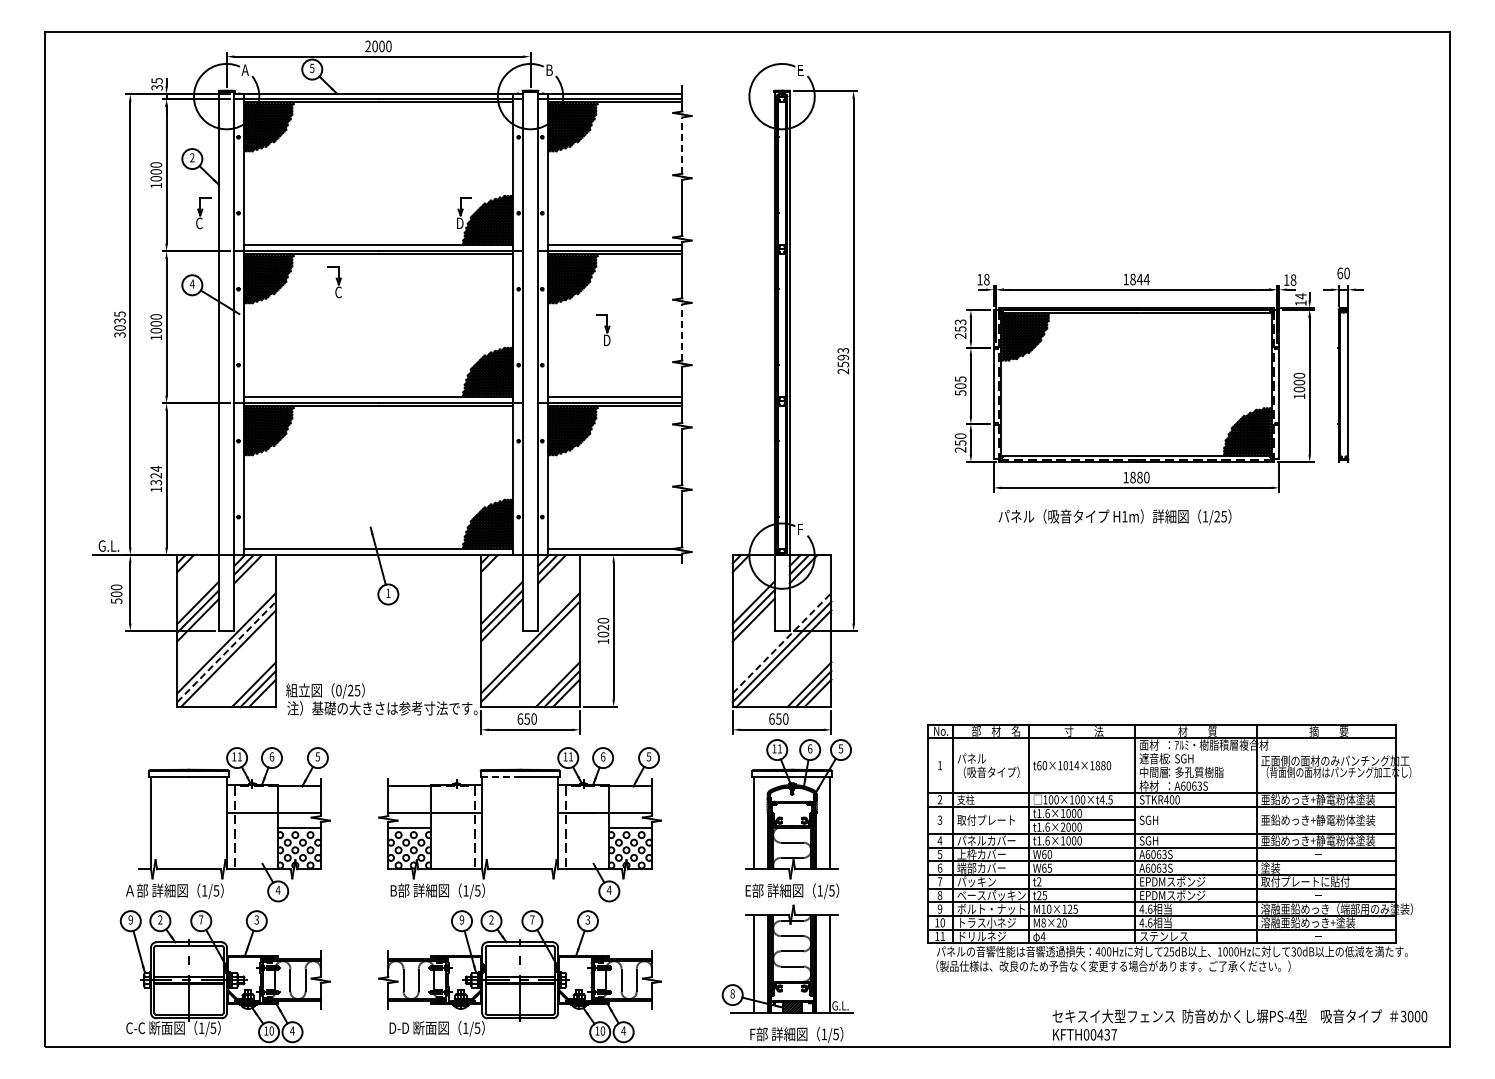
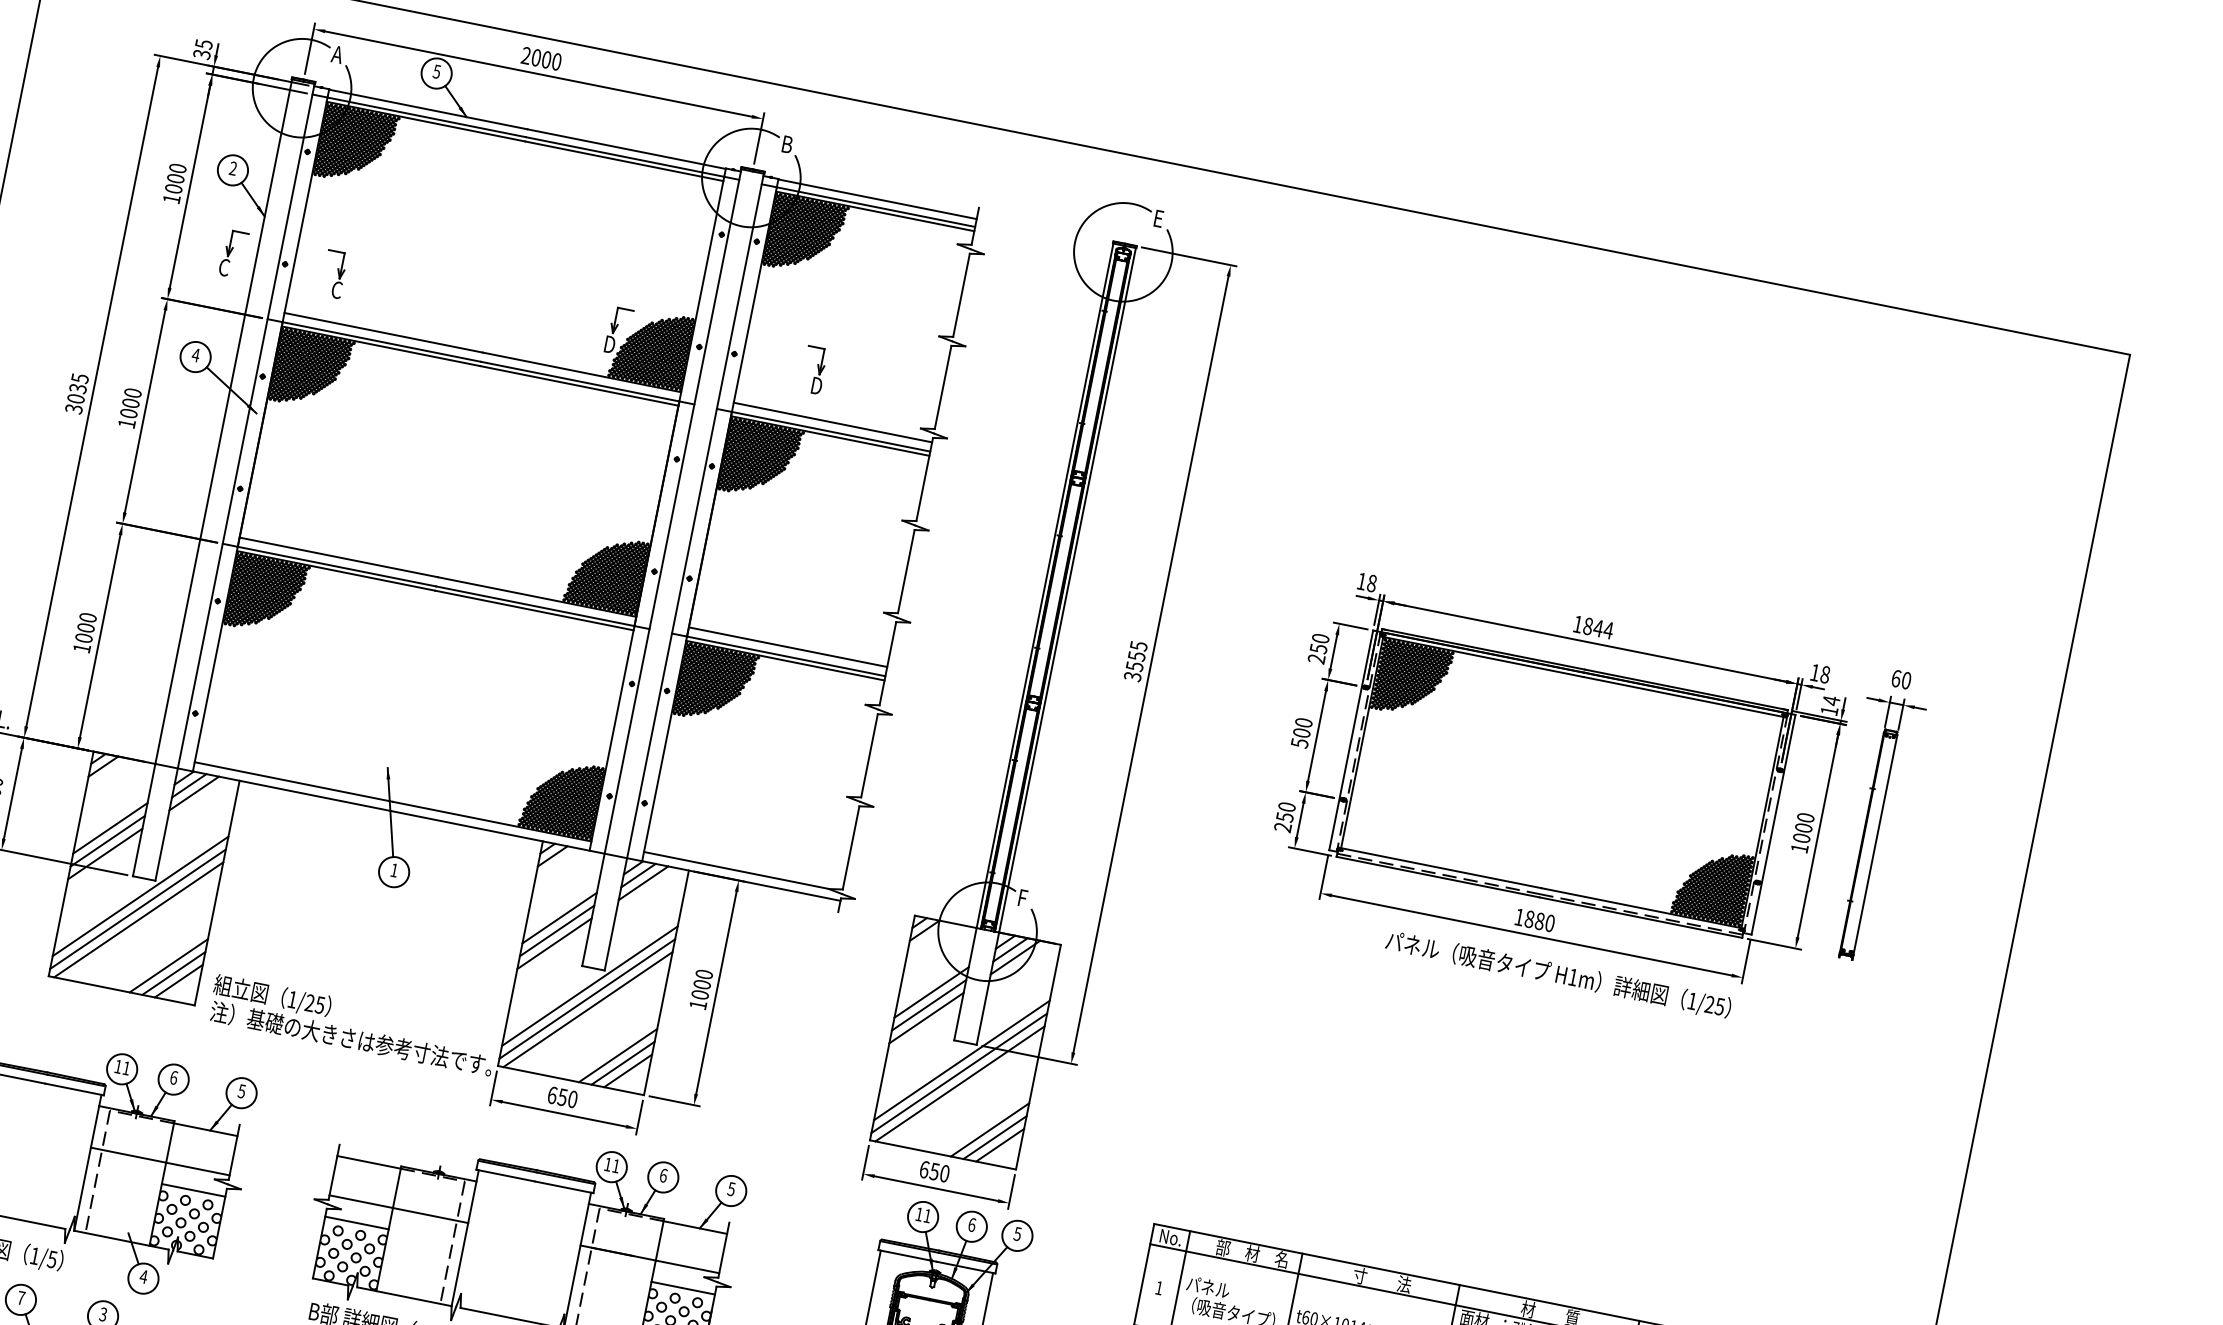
line: (682, 145) -> (961, 295), dashed -> solid
part: (334, 282) -> (333, 274), moved
text: (960, 321) -> (1320, 637), 253 -> 250
part: (603, 329) -> (814, 368), moved
line: (682, 332) -> (906, 571), dashed -> solid
text: (843, 361) -> (1135, 662), 2593 -> 3555
text: (960, 378) -> (1303, 721), 505 -> 500
text: (156, 475) -> (86, 627), 1324 -> 1000
text: (1114, 517) -> (1557, 975), moved
text: (603, 627) -> (702, 984), 1020 -> 1000
line: (782, 642) -> (962, 1059), dashed -> solid
line: (227, 651) -> (139, 908), dashed -> solid
line: (531, 658) -> (586, 1009), added
text: (338, 690) -> (292, 999), 0/25 -> 1/25
line: (500, 777) -> (505, 1175), dashed -> solid

